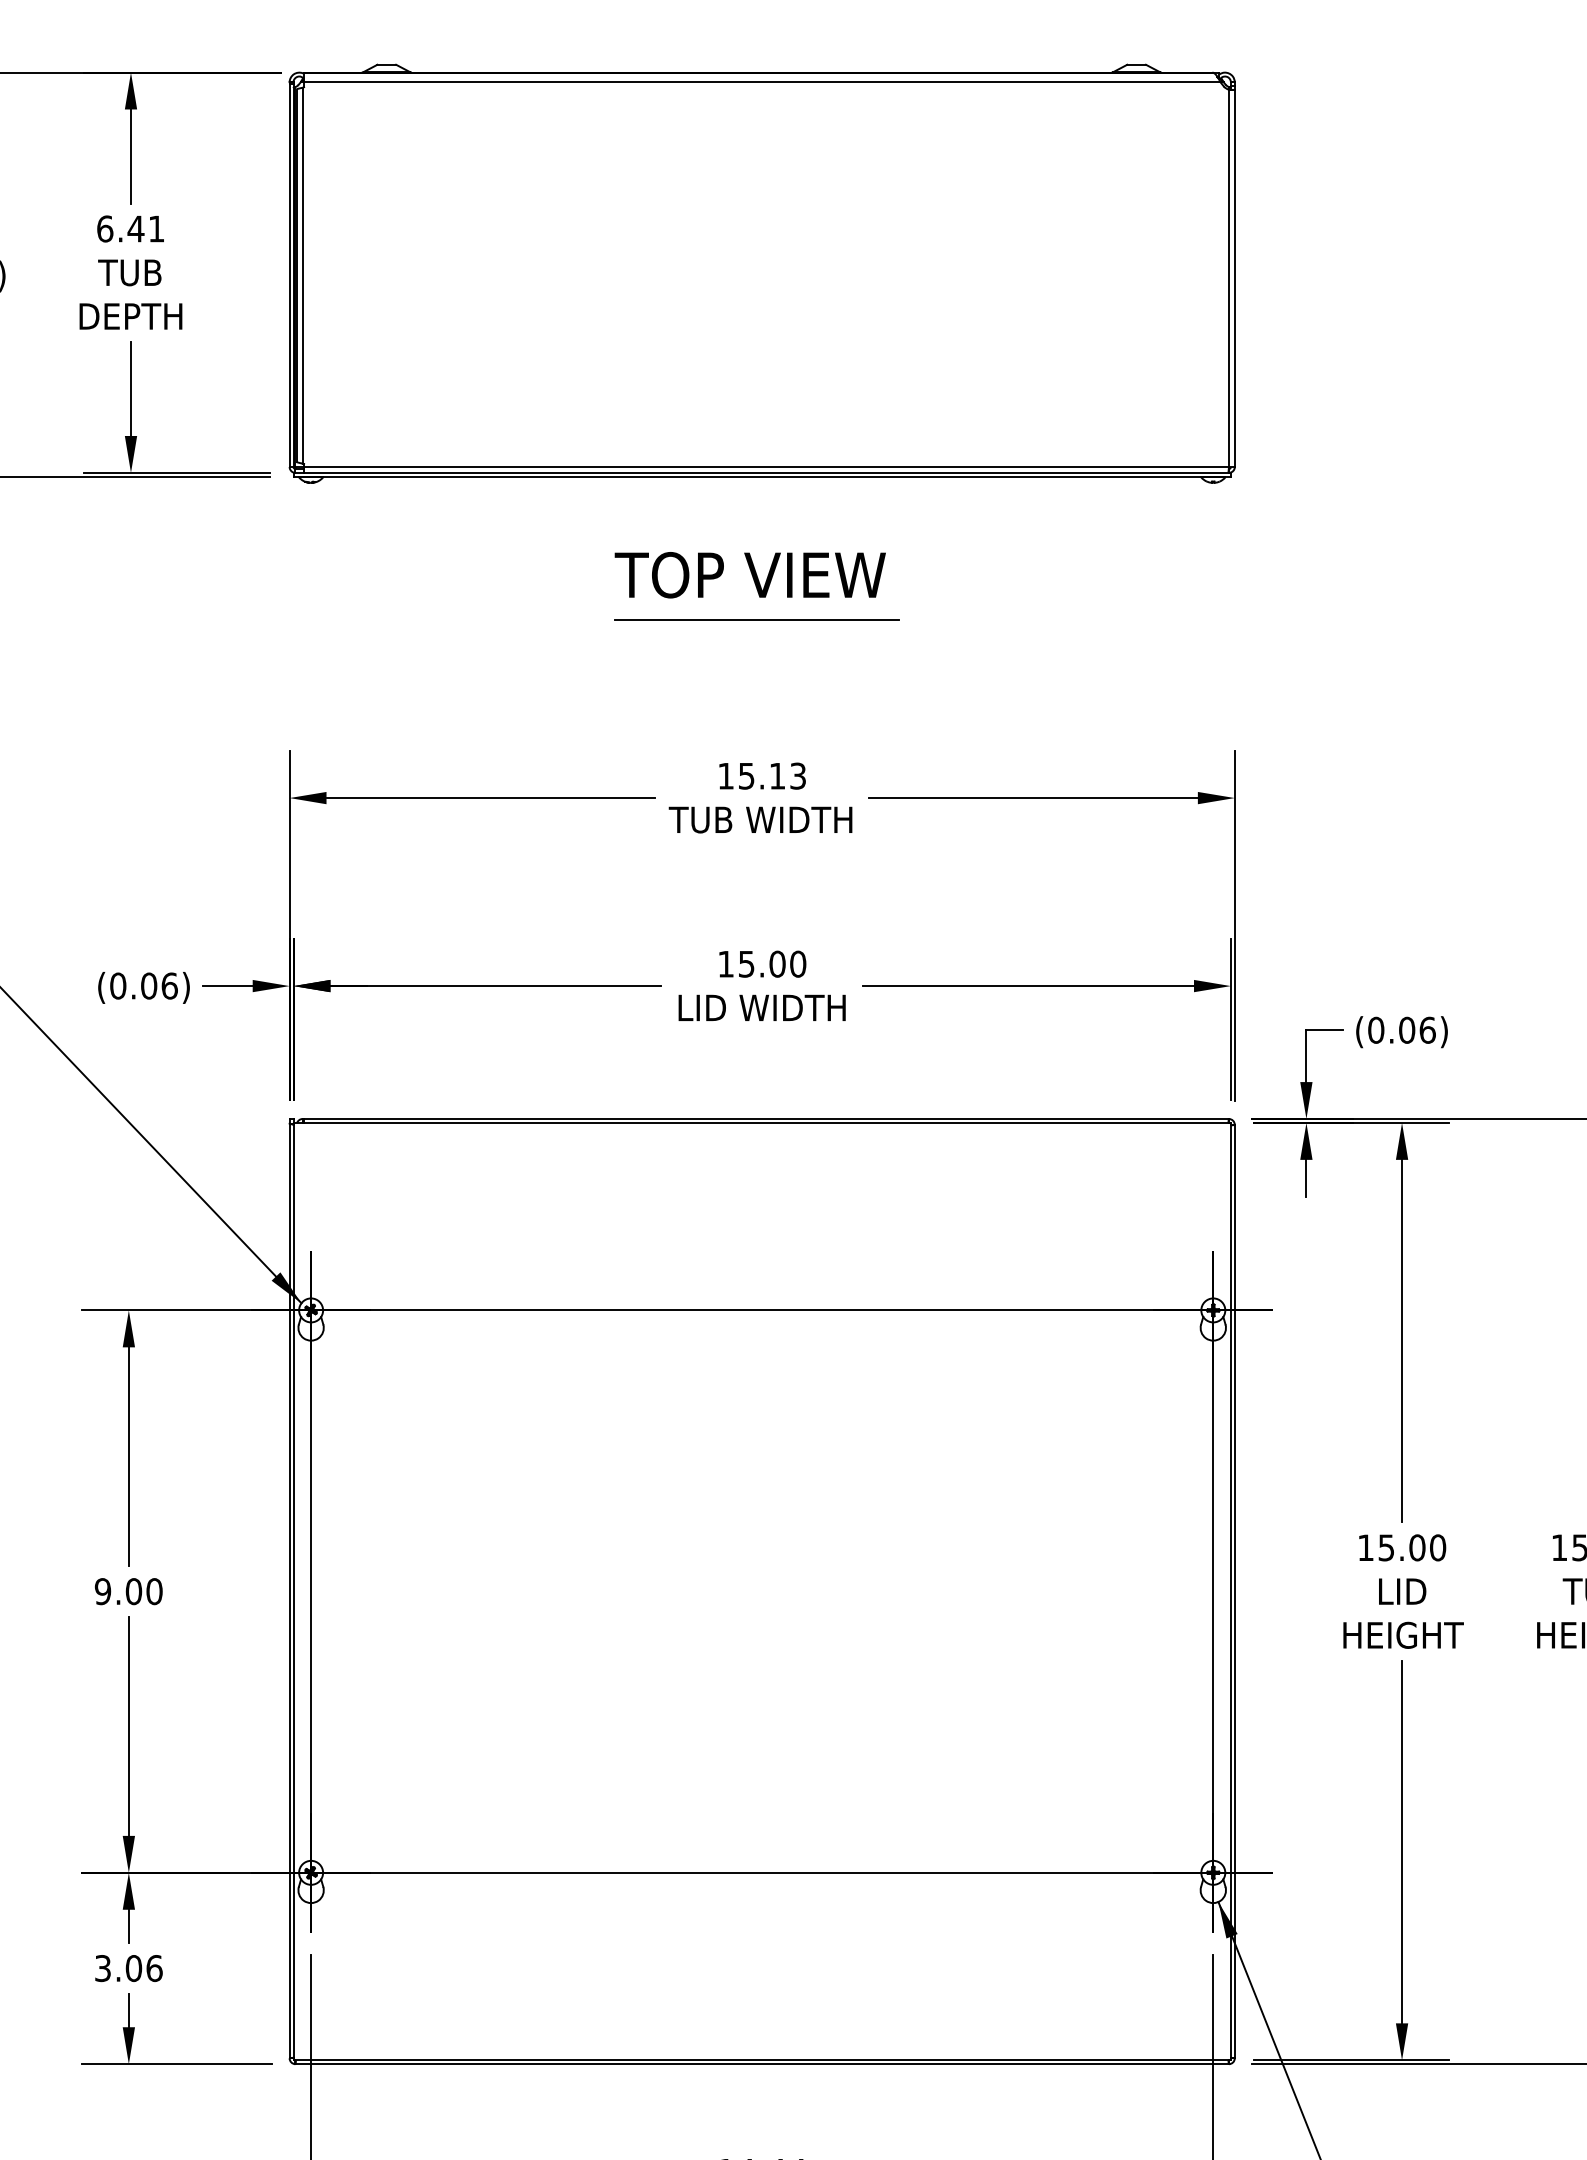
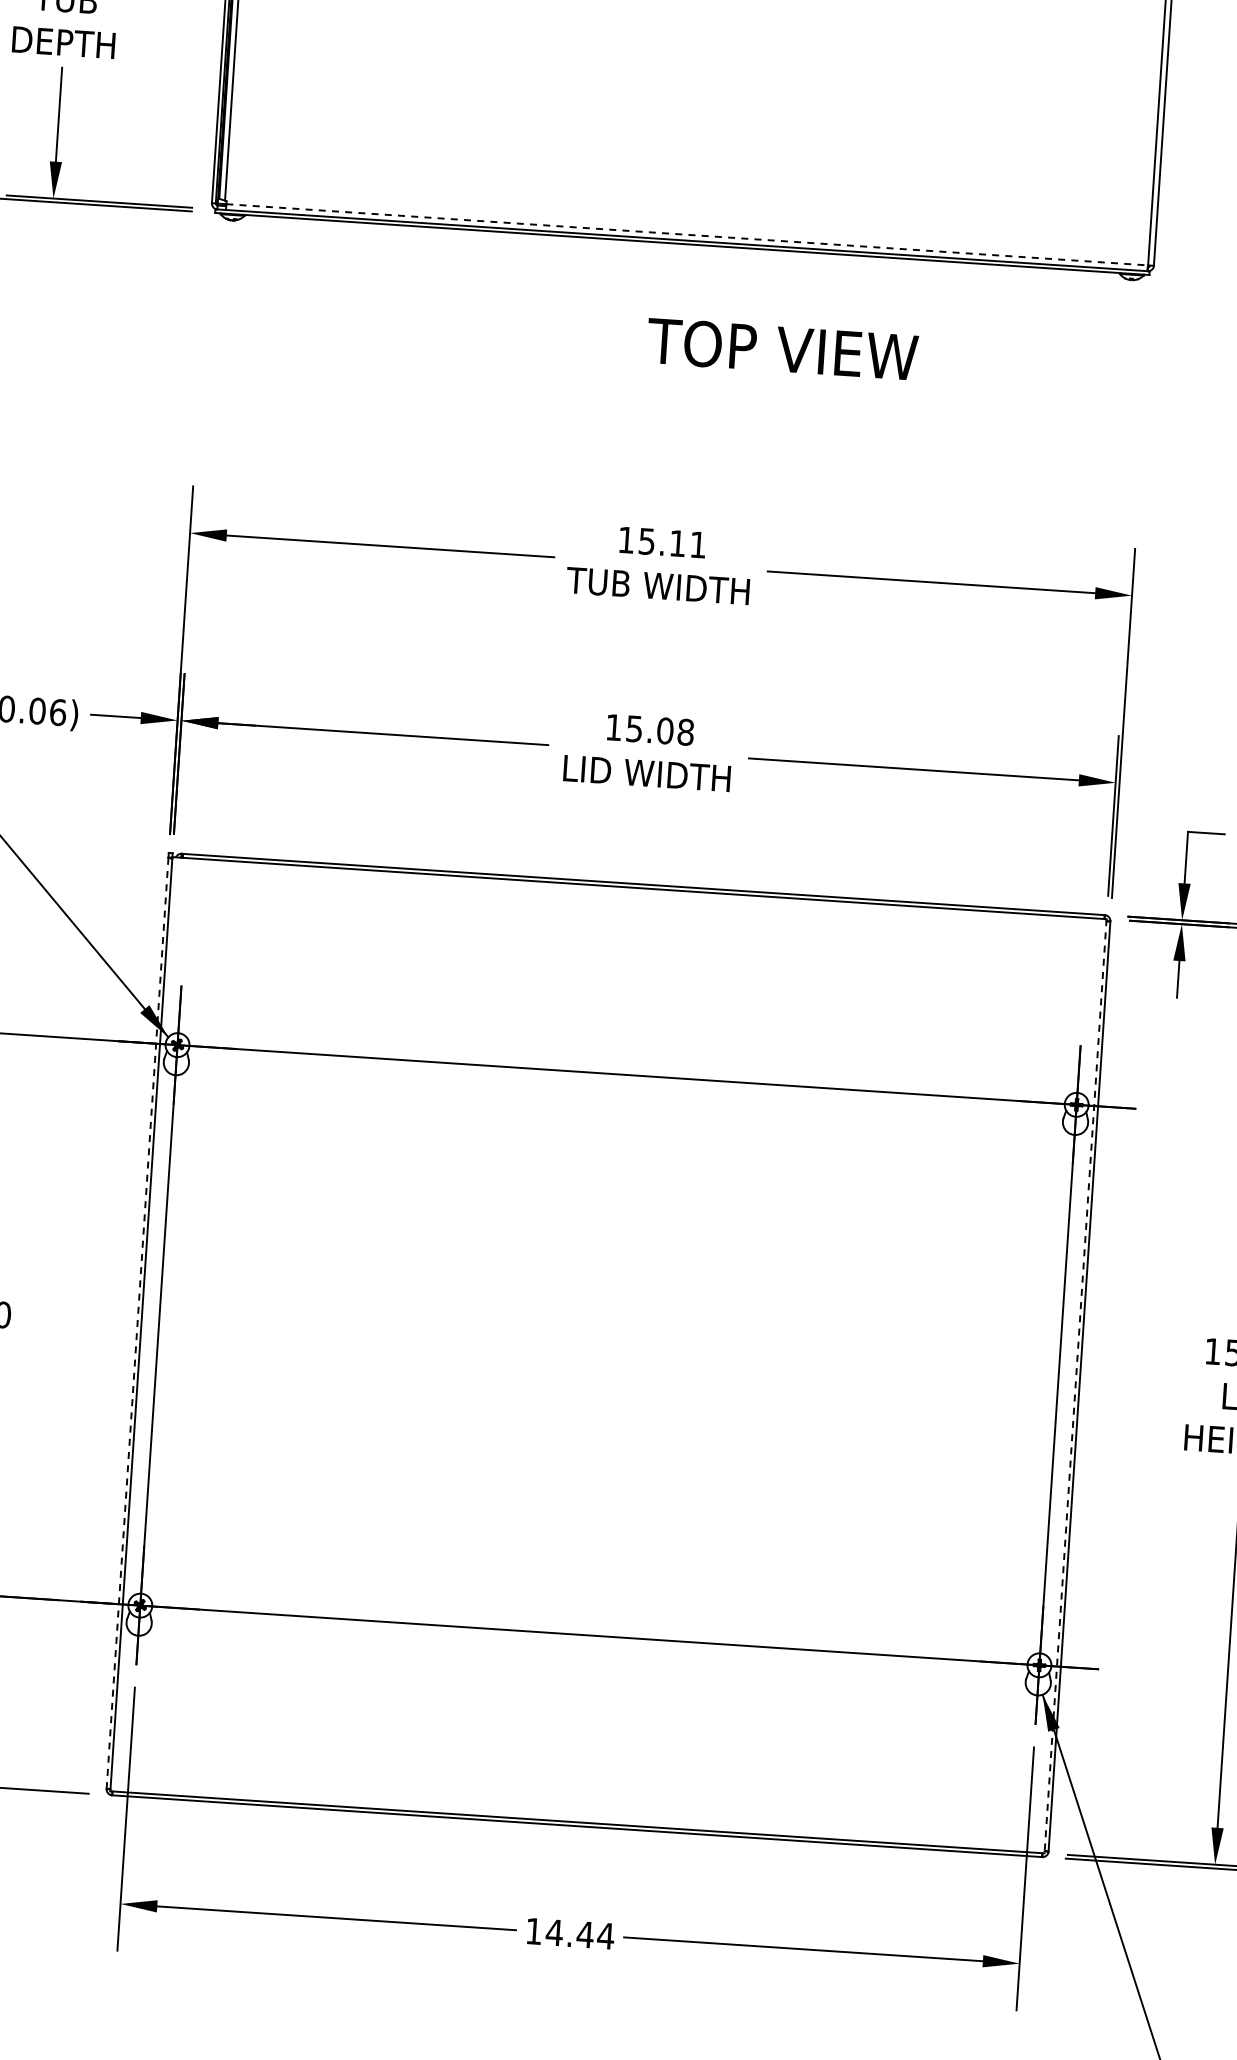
line: (767, 467) -> (688, 235), solid -> dashed
text: (749, 575) -> (781, 349), moved
line: (756, 619) -> (667, 386), removed
text: (797, 775) -> (697, 544), 15.13 -> 15.11
text: (798, 964) -> (686, 732), 15.00 -> 15.08
line: (289, 1590) -> (137, 1322), solid -> dashed
line: (1230, 1591) -> (1075, 1386), solid -> dashed

